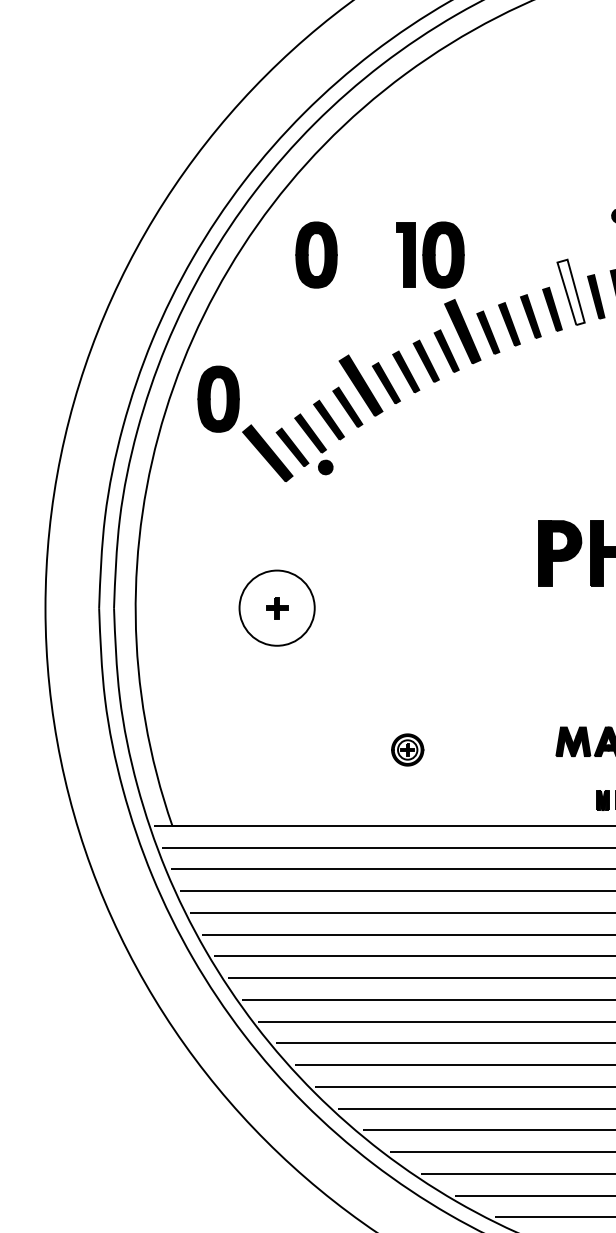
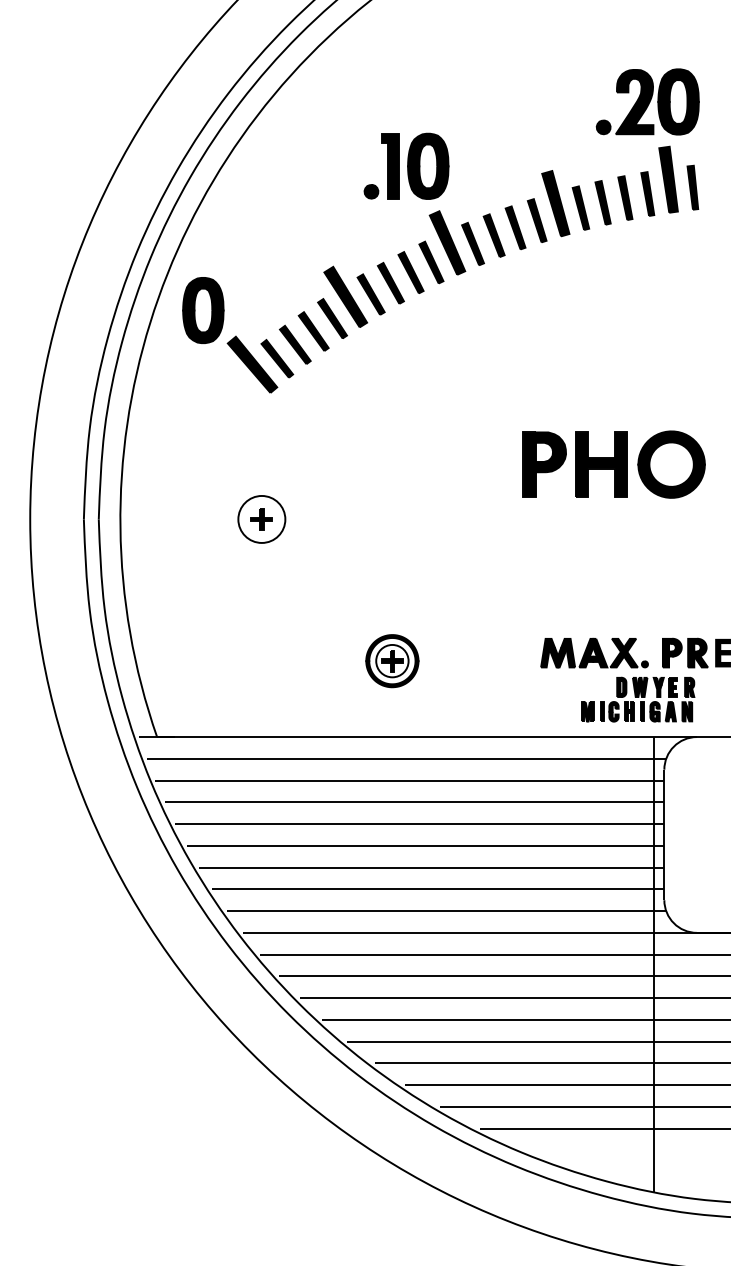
part: (316, 254) -> (301, 165), removed
fill: (570, 292) -> (555, 203), added
part: (325, 467) -> (371, 191), moved
circle: (276, 607) -> (261, 518), size x0.62
part: (407, 750) -> (392, 661), size x1.67

